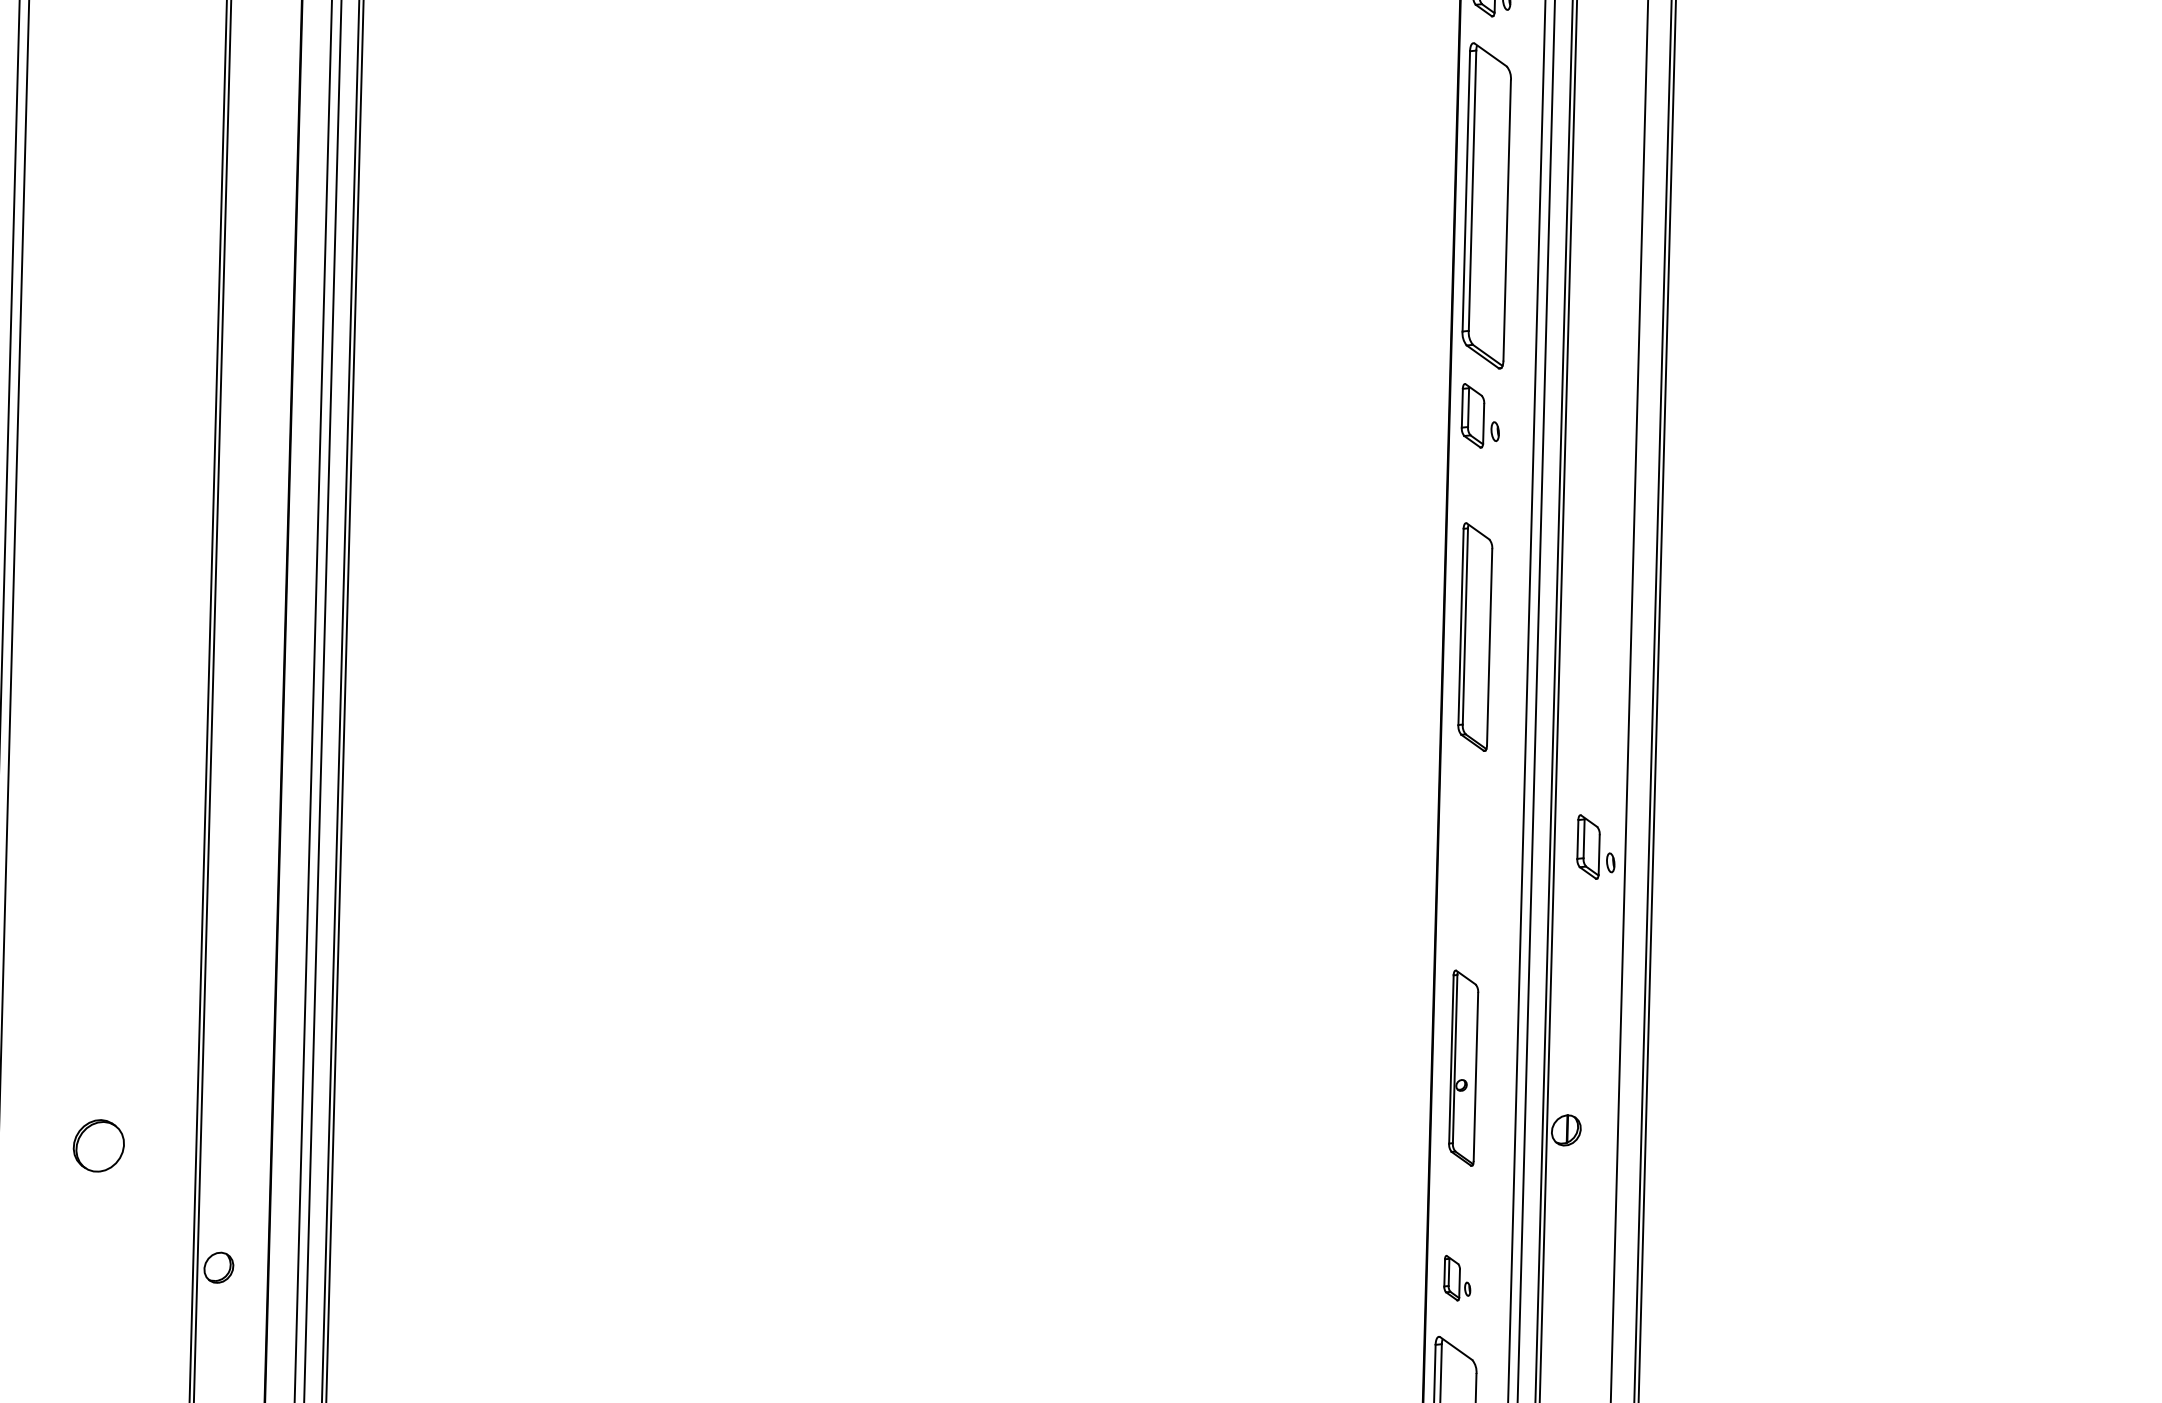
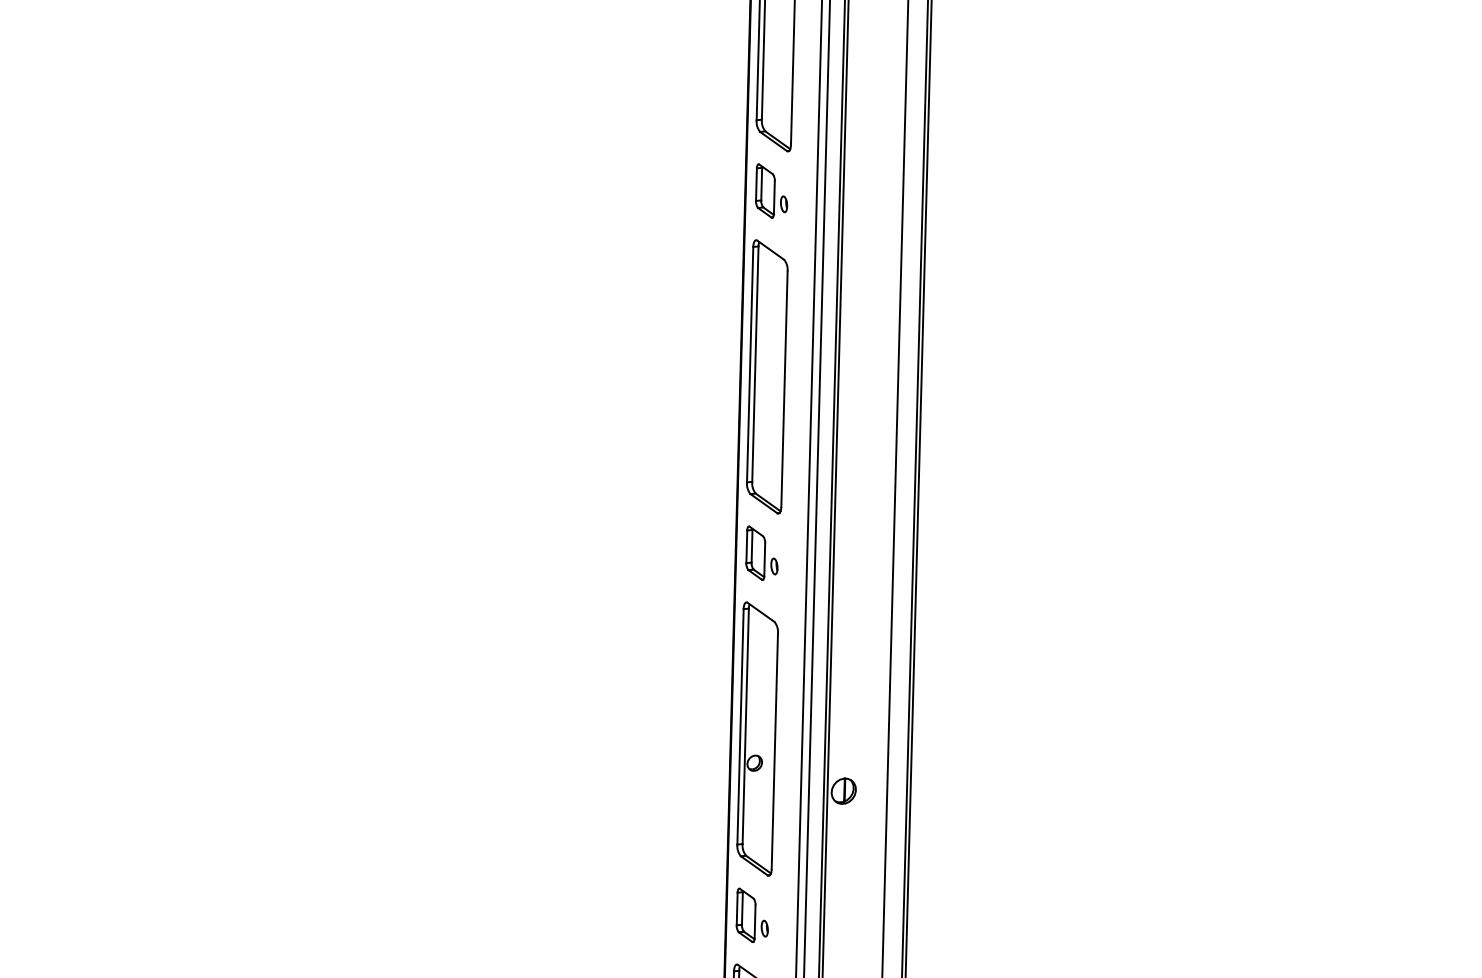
part: (1475, 636) -> (767, 376), size x1.43
part: (1595, 846) -> (761, 552), moved
part: (1463, 1067) -> (757, 738), size x1.67
part: (1456, 1277) -> (751, 914), size x1.43

